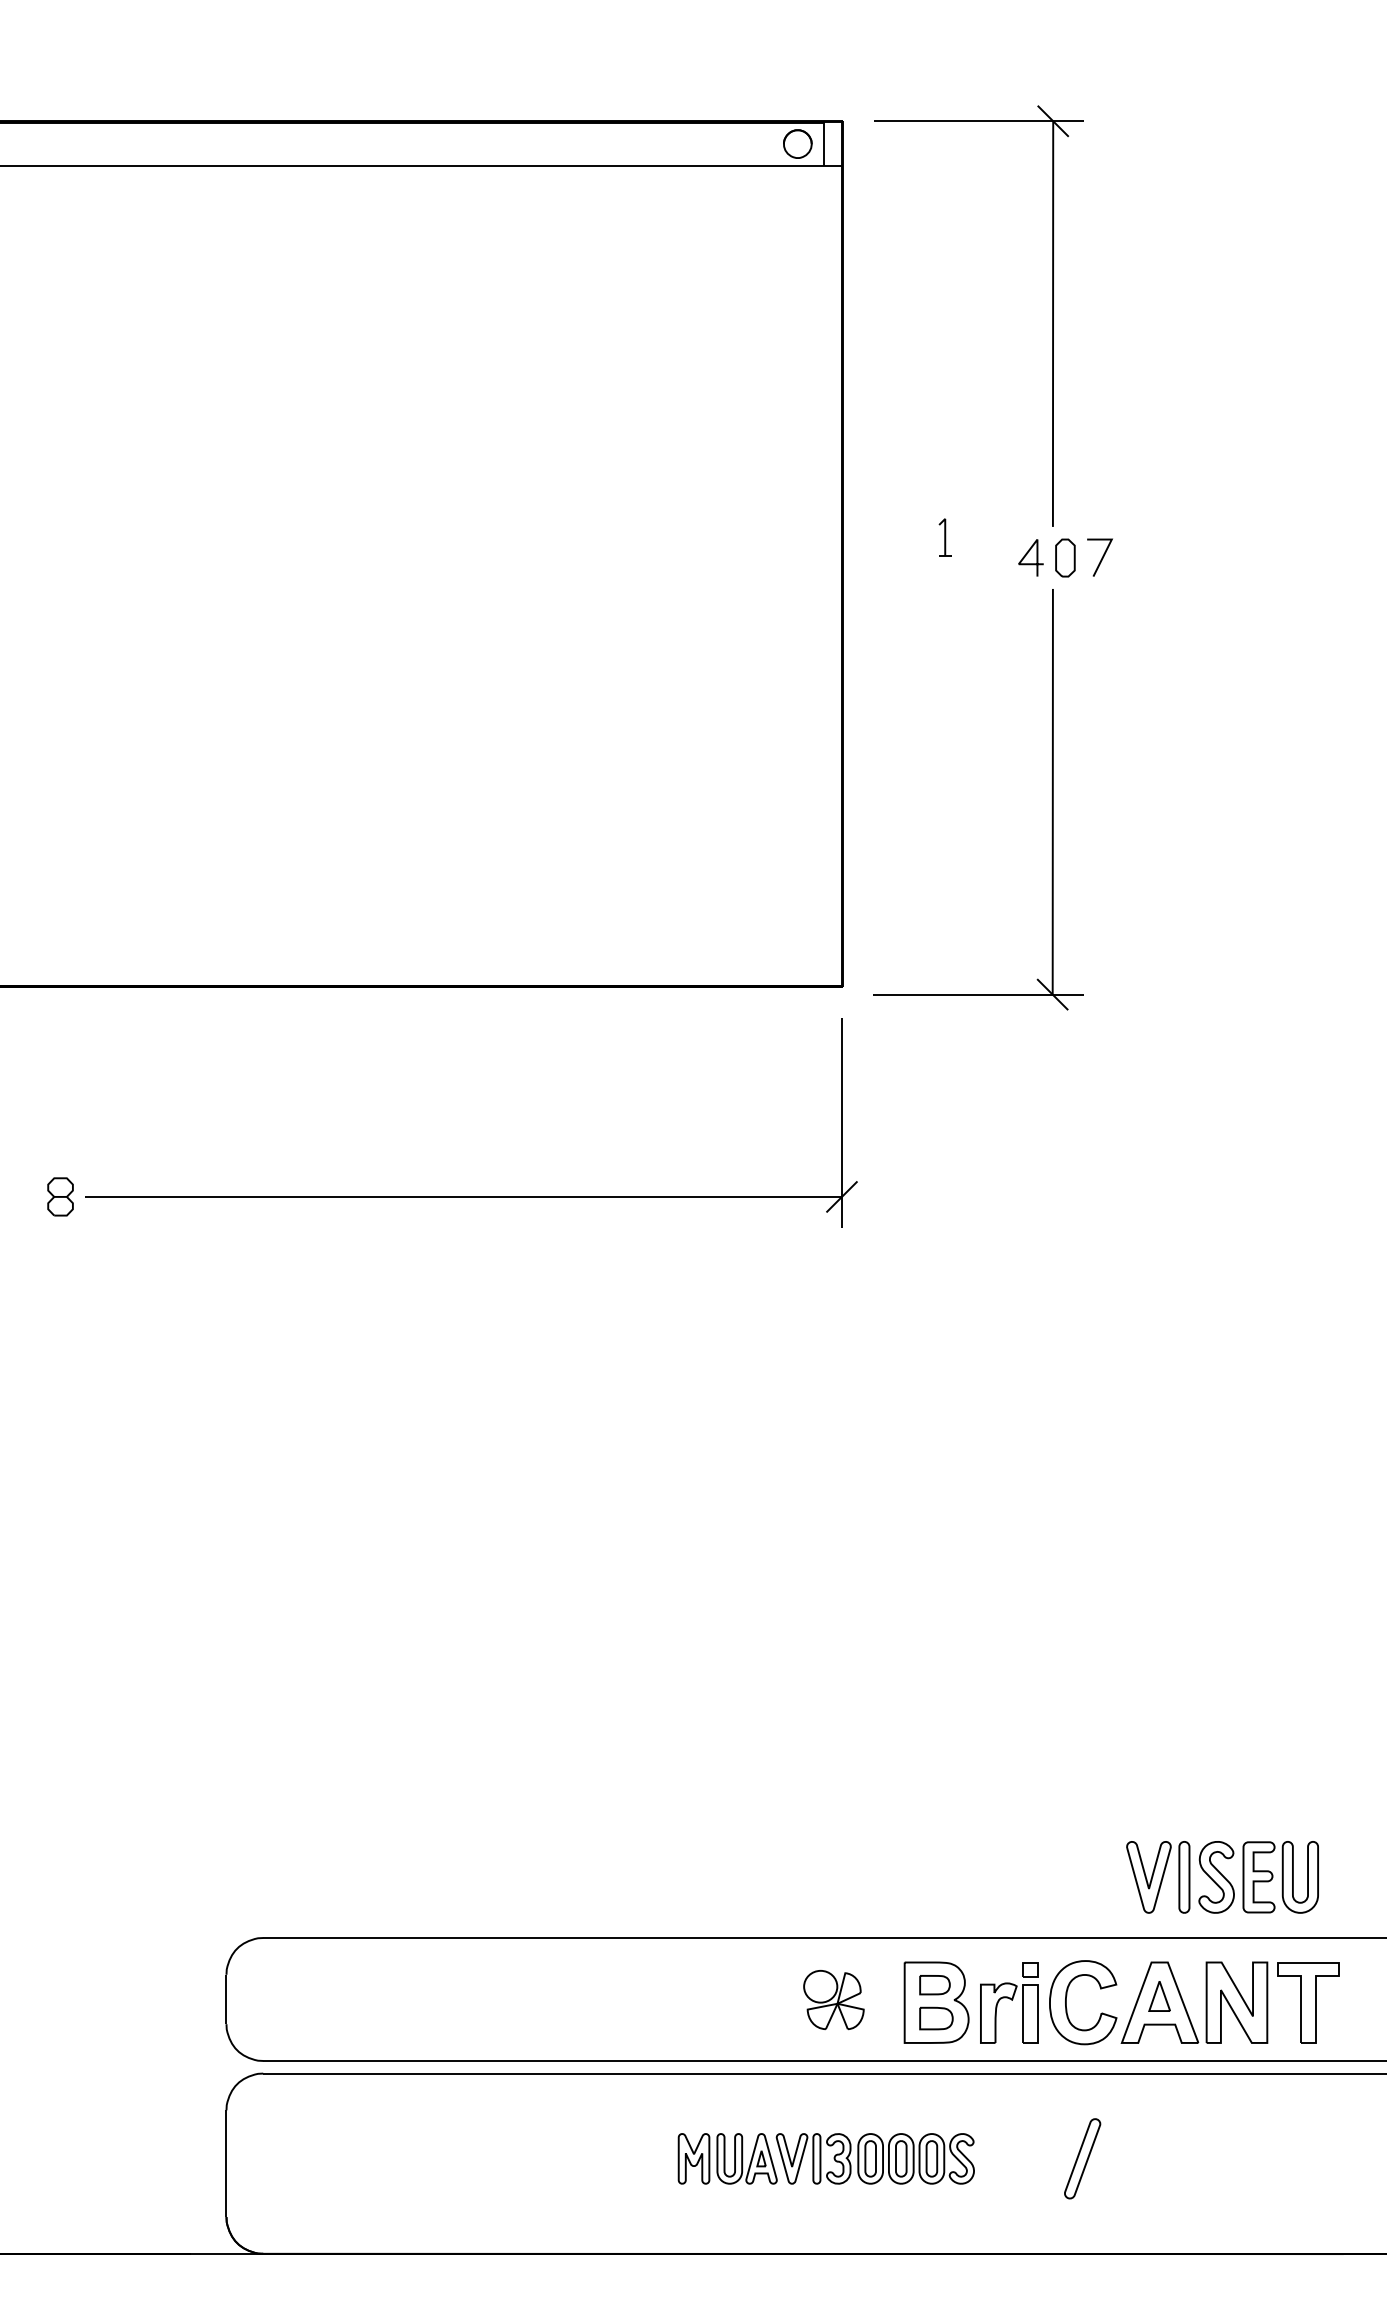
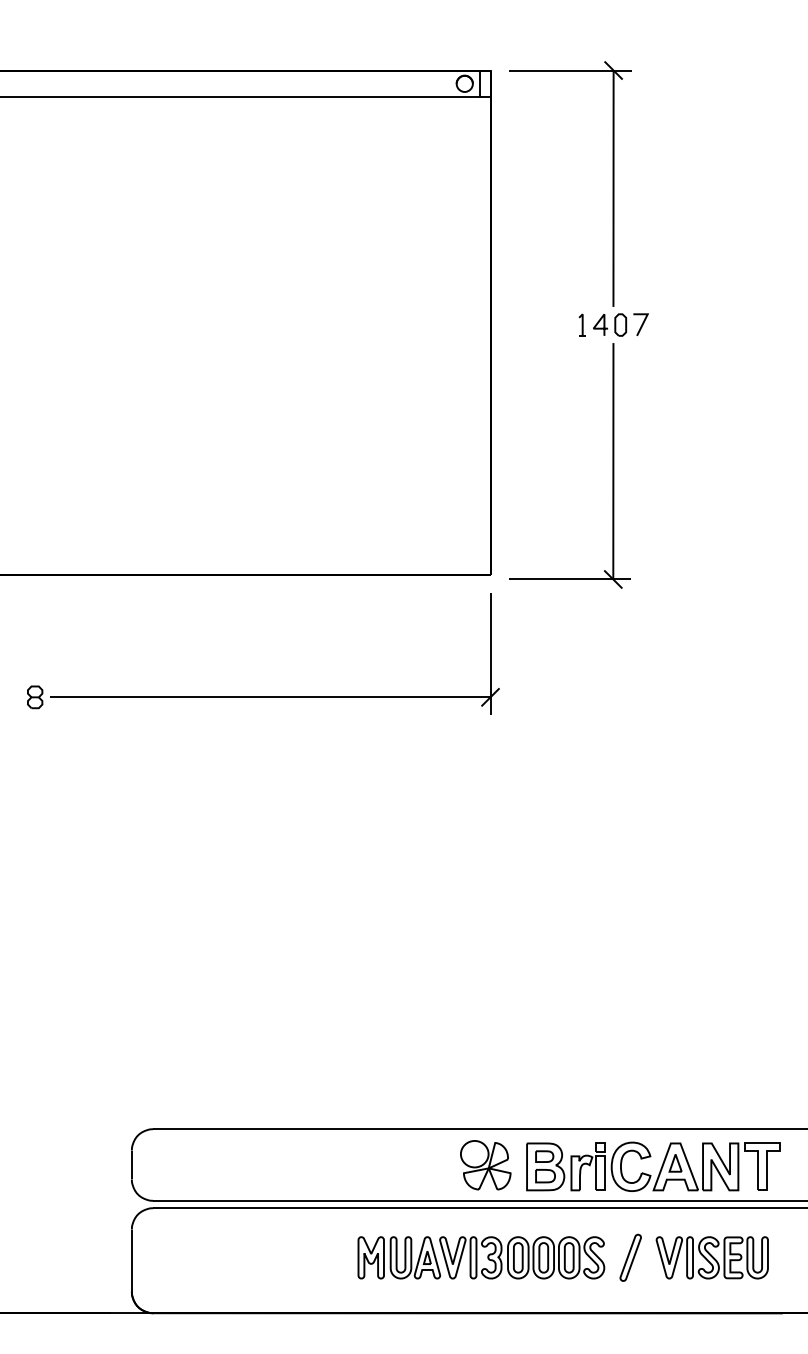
part: (943, 536) -> (581, 324), moved
part: (1221, 1876) -> (711, 1257), moved
part: (833, 2000) -> (485, 1165), size x1.43
part: (826, 2158) -> (481, 1257), size x1.43

